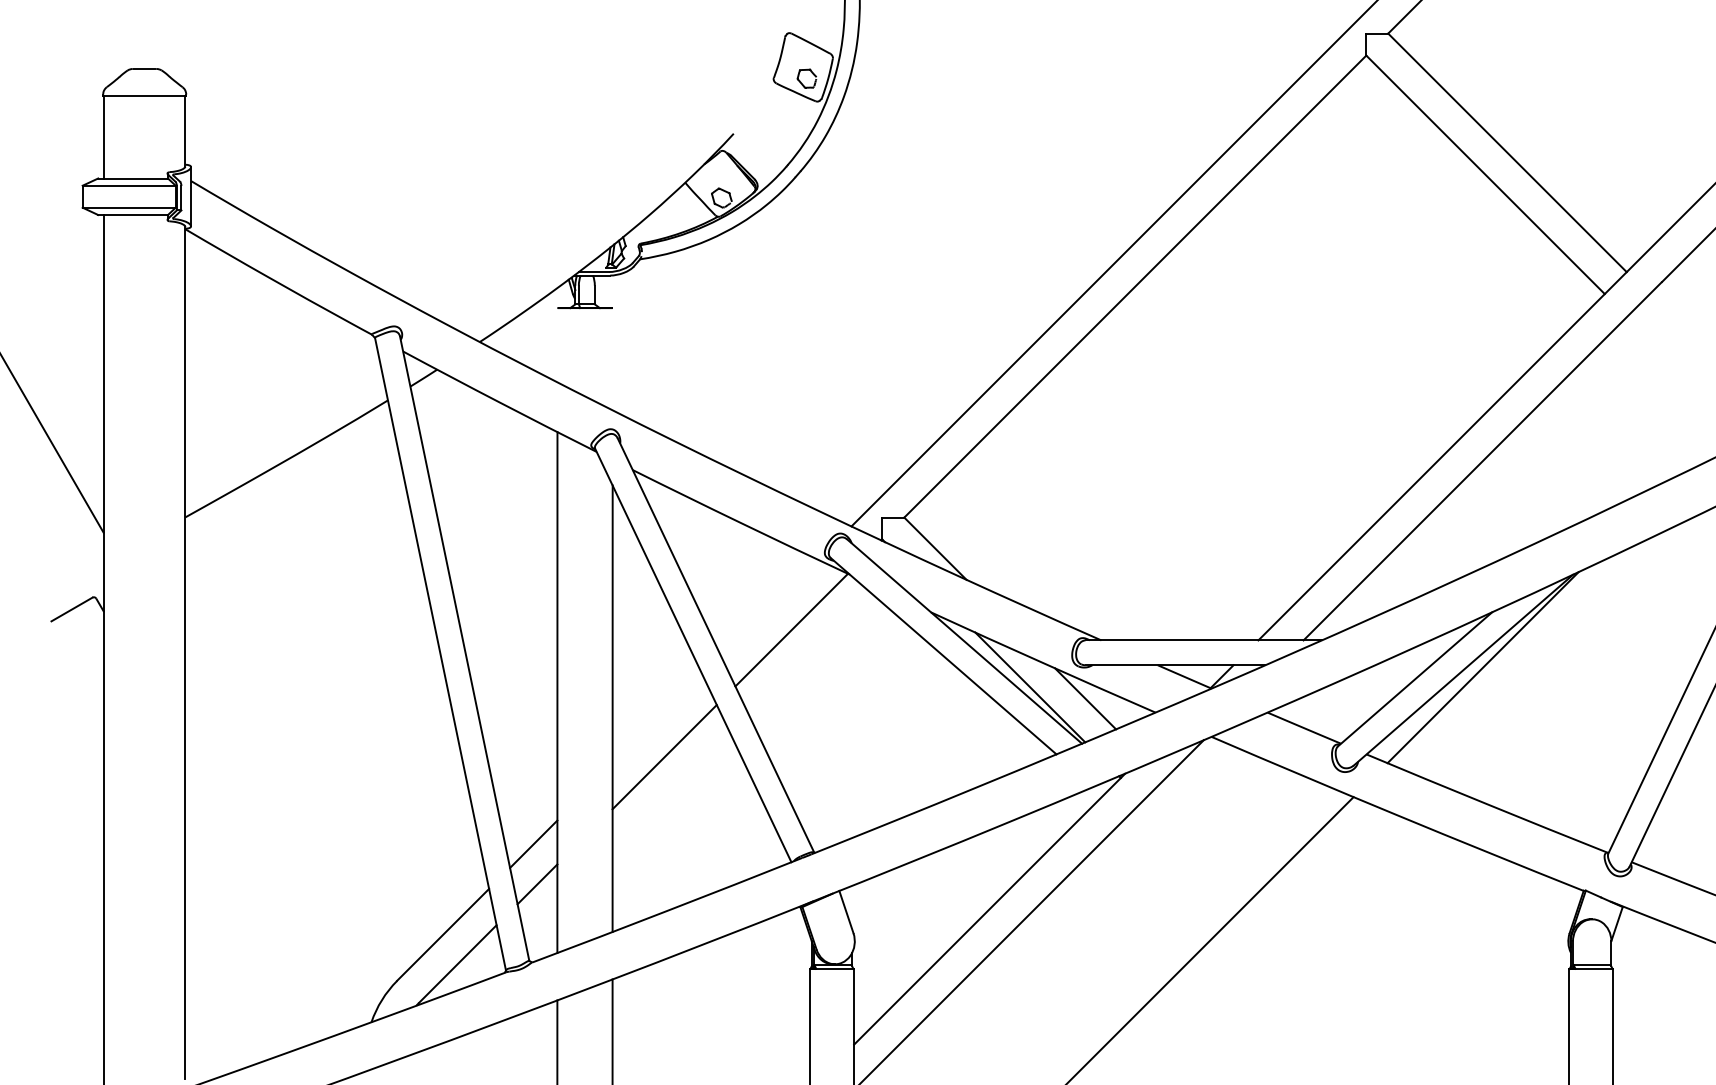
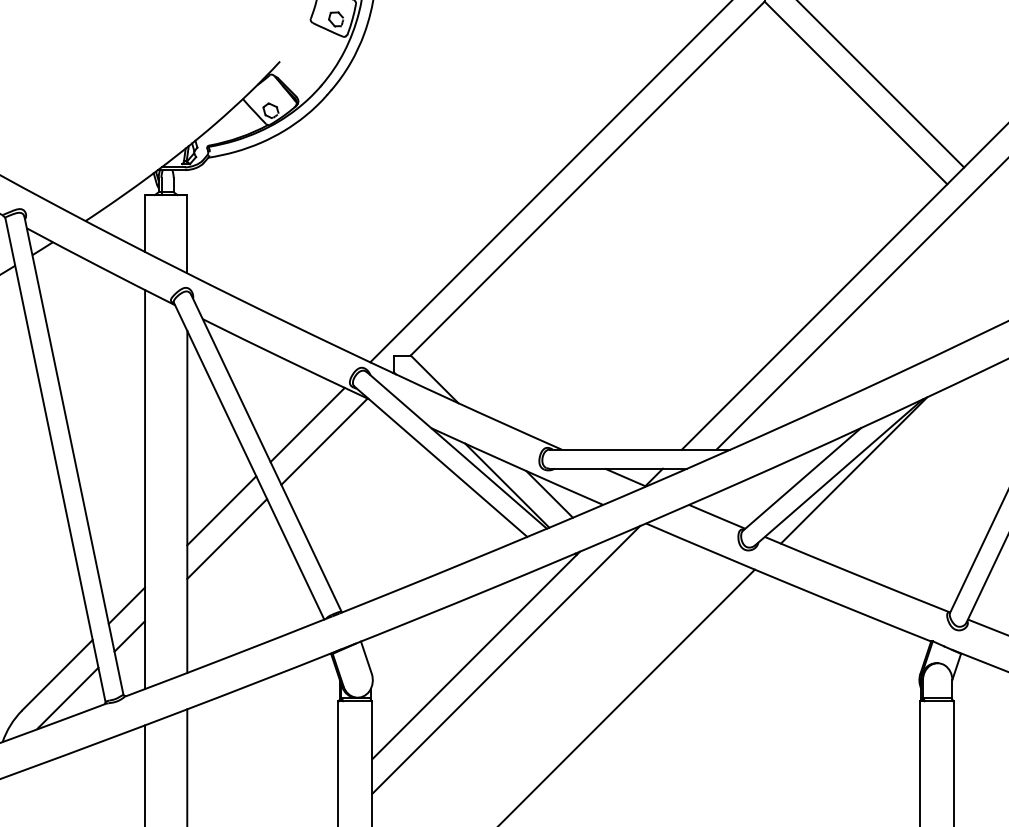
line: (557, 345) -> (145, 223), added
line: (612, 359) -> (187, 234), added
line: (769, 607) -> (307, 424), added
line: (657, 720) -> (221, 510), added

